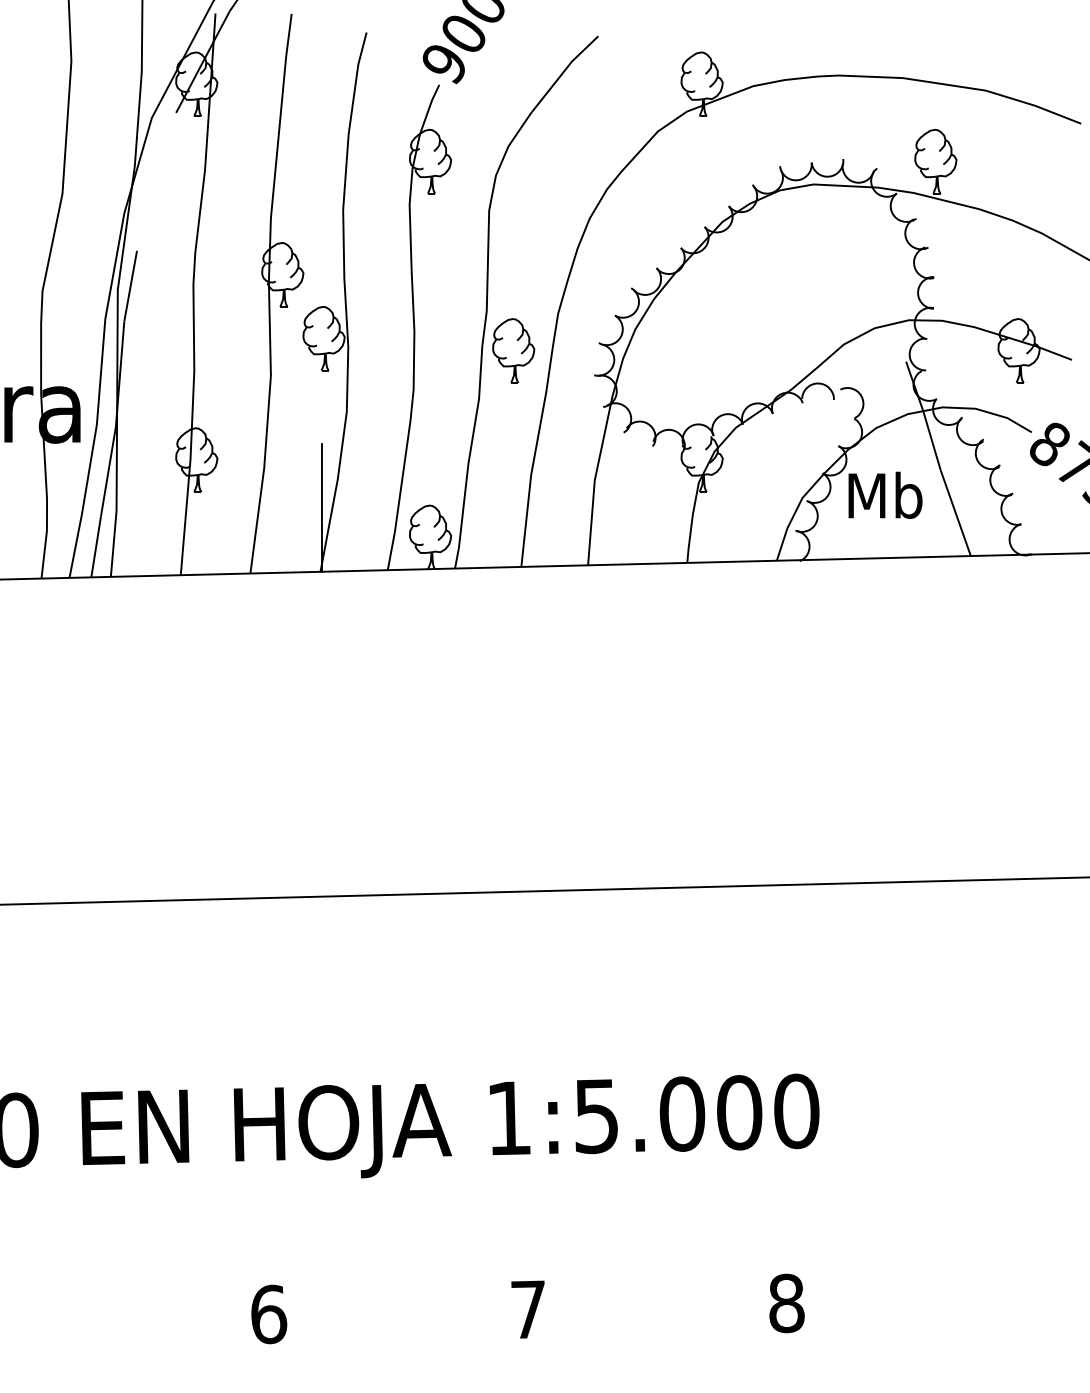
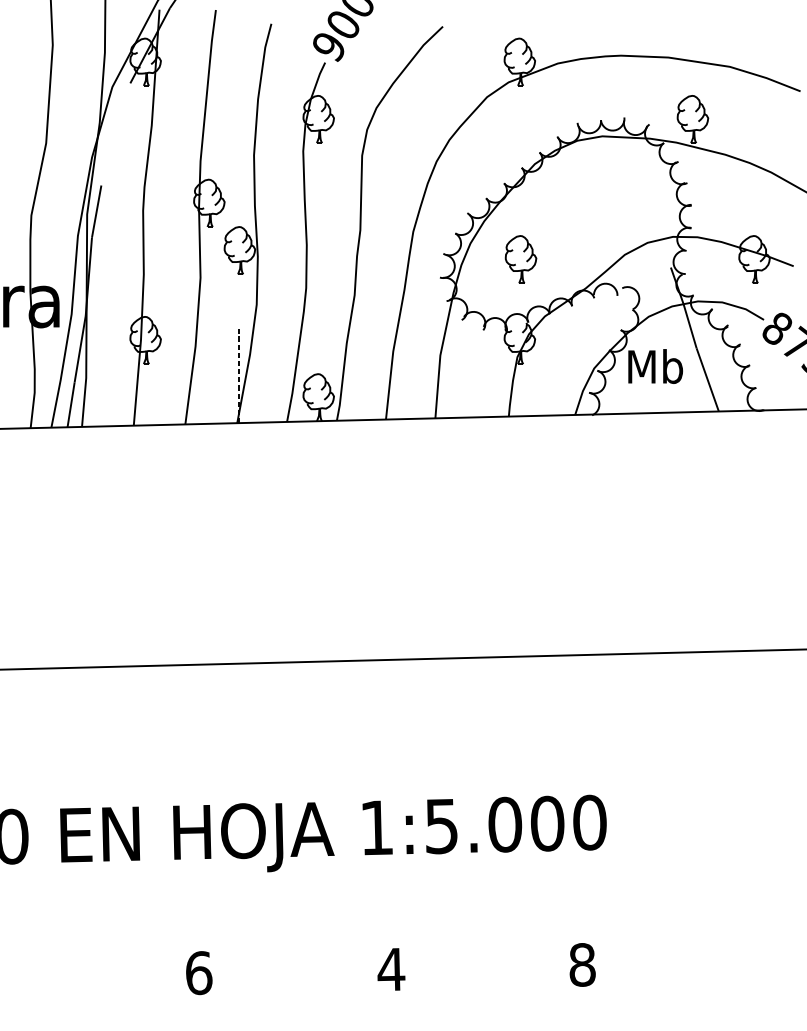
part: (513, 350) -> (520, 259), moved
line: (322, 508) -> (238, 376), solid -> dashed
text: (528, 1309) -> (391, 969), 7 -> 4

